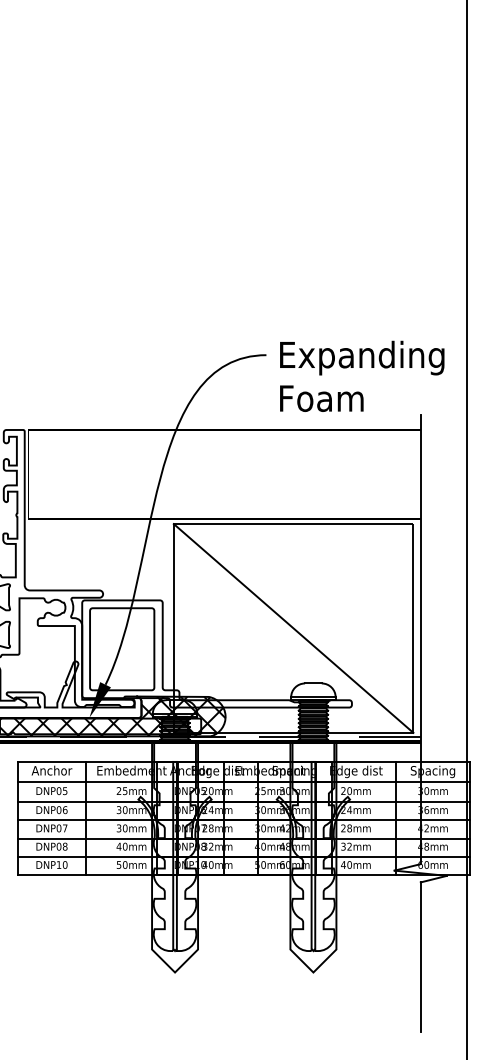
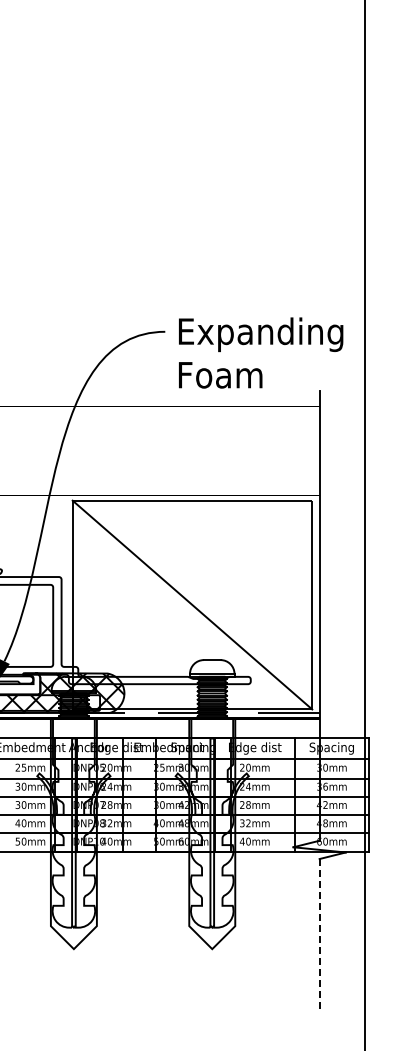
line: (420, 957) -> (319, 934), solid -> dashed

